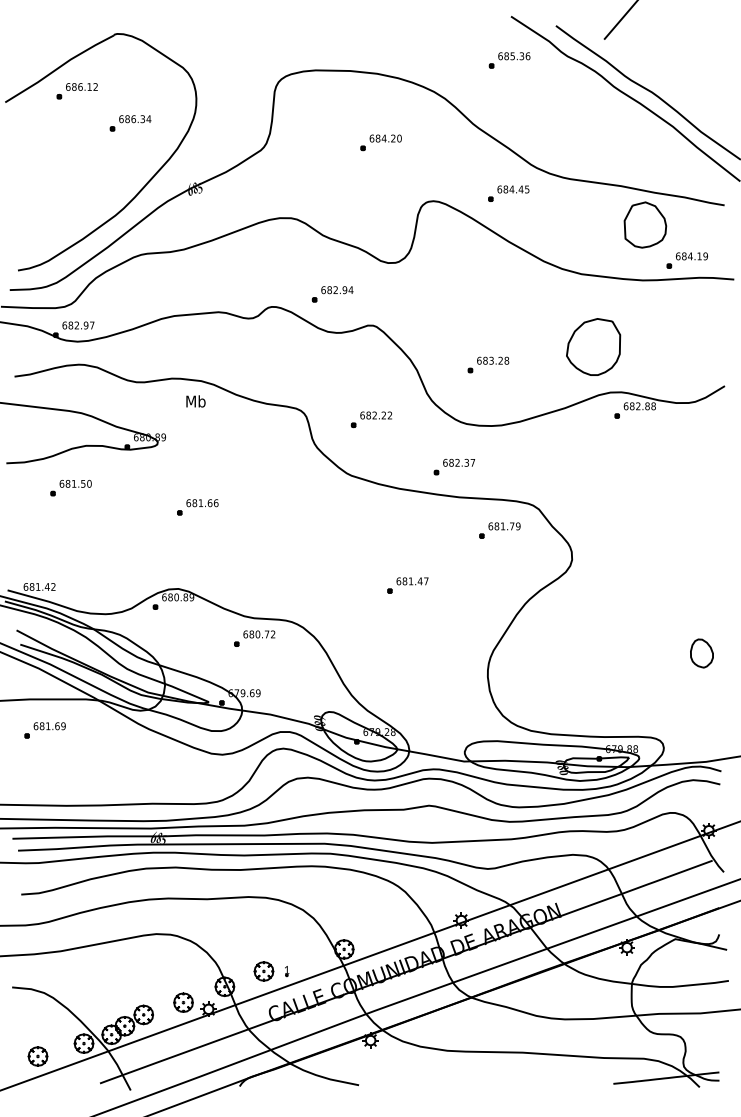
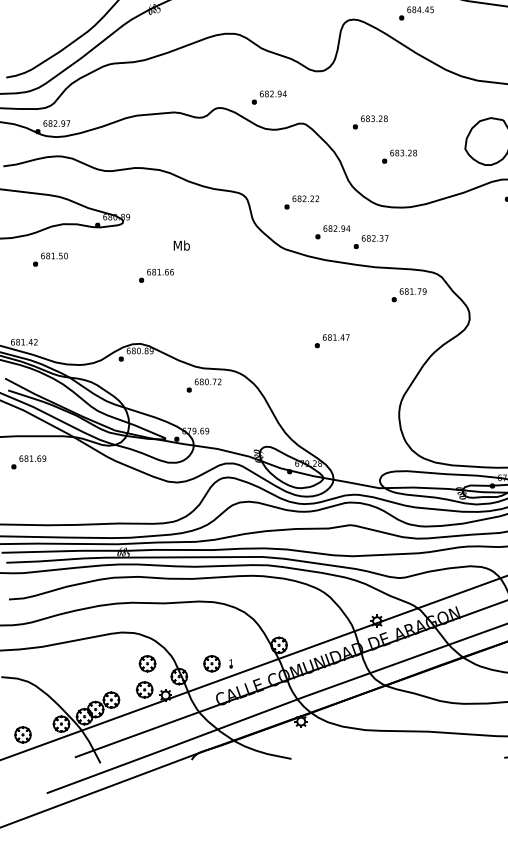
part: (453, 323) -> (370, 121), added
text: (195, 401) -> (181, 245), moved
part: (408, 455) -> (332, 232), added
part: (186, 971) -> (147, 663), added

